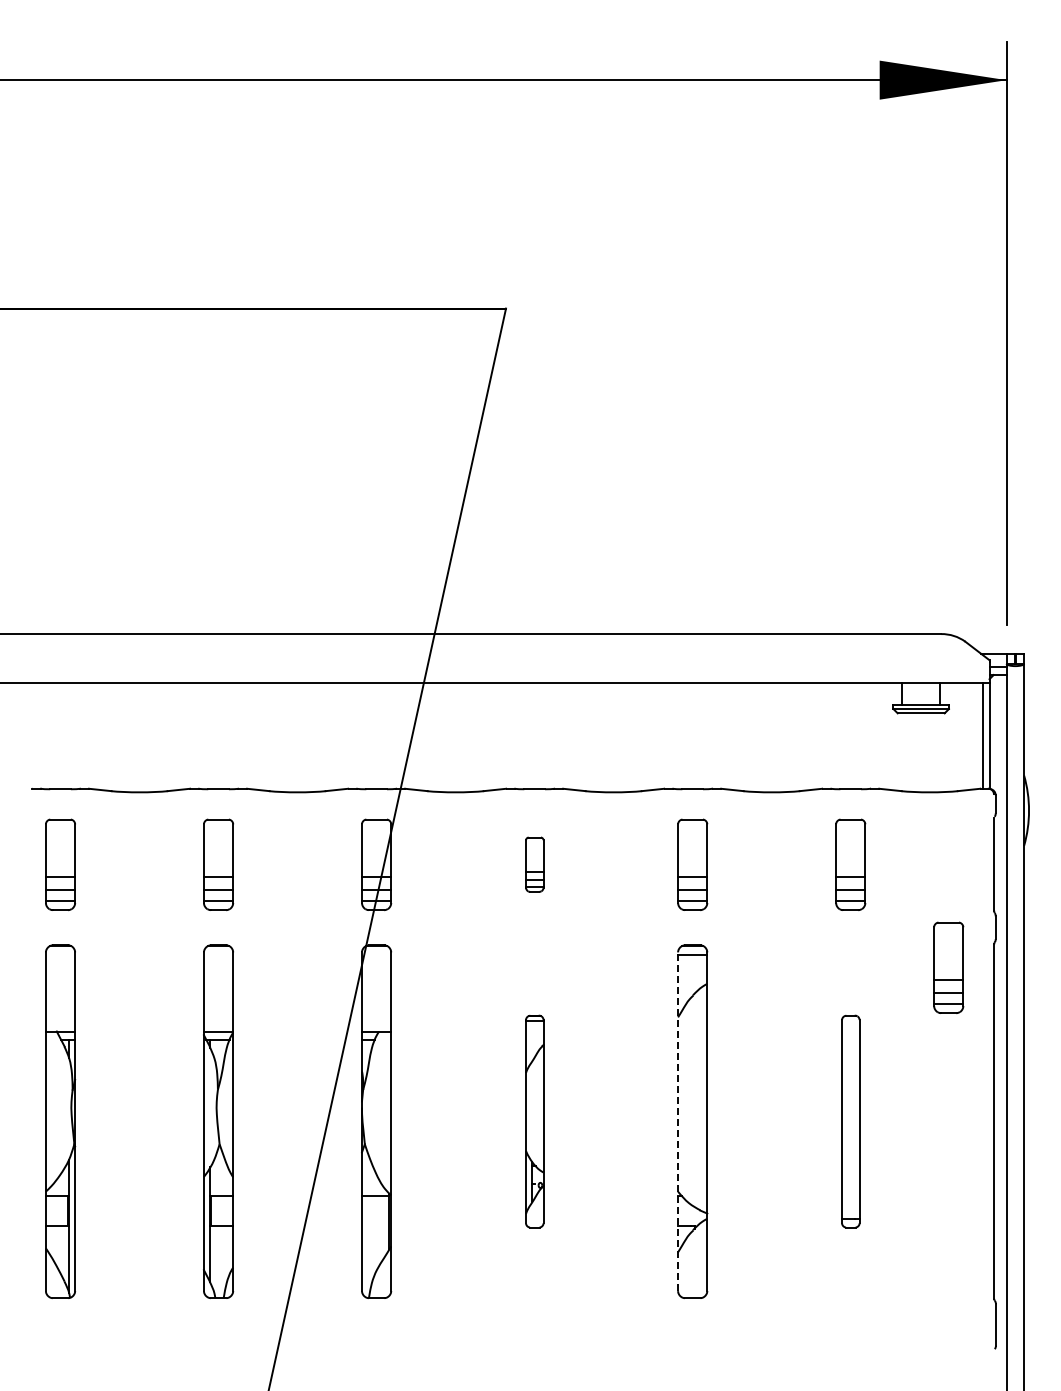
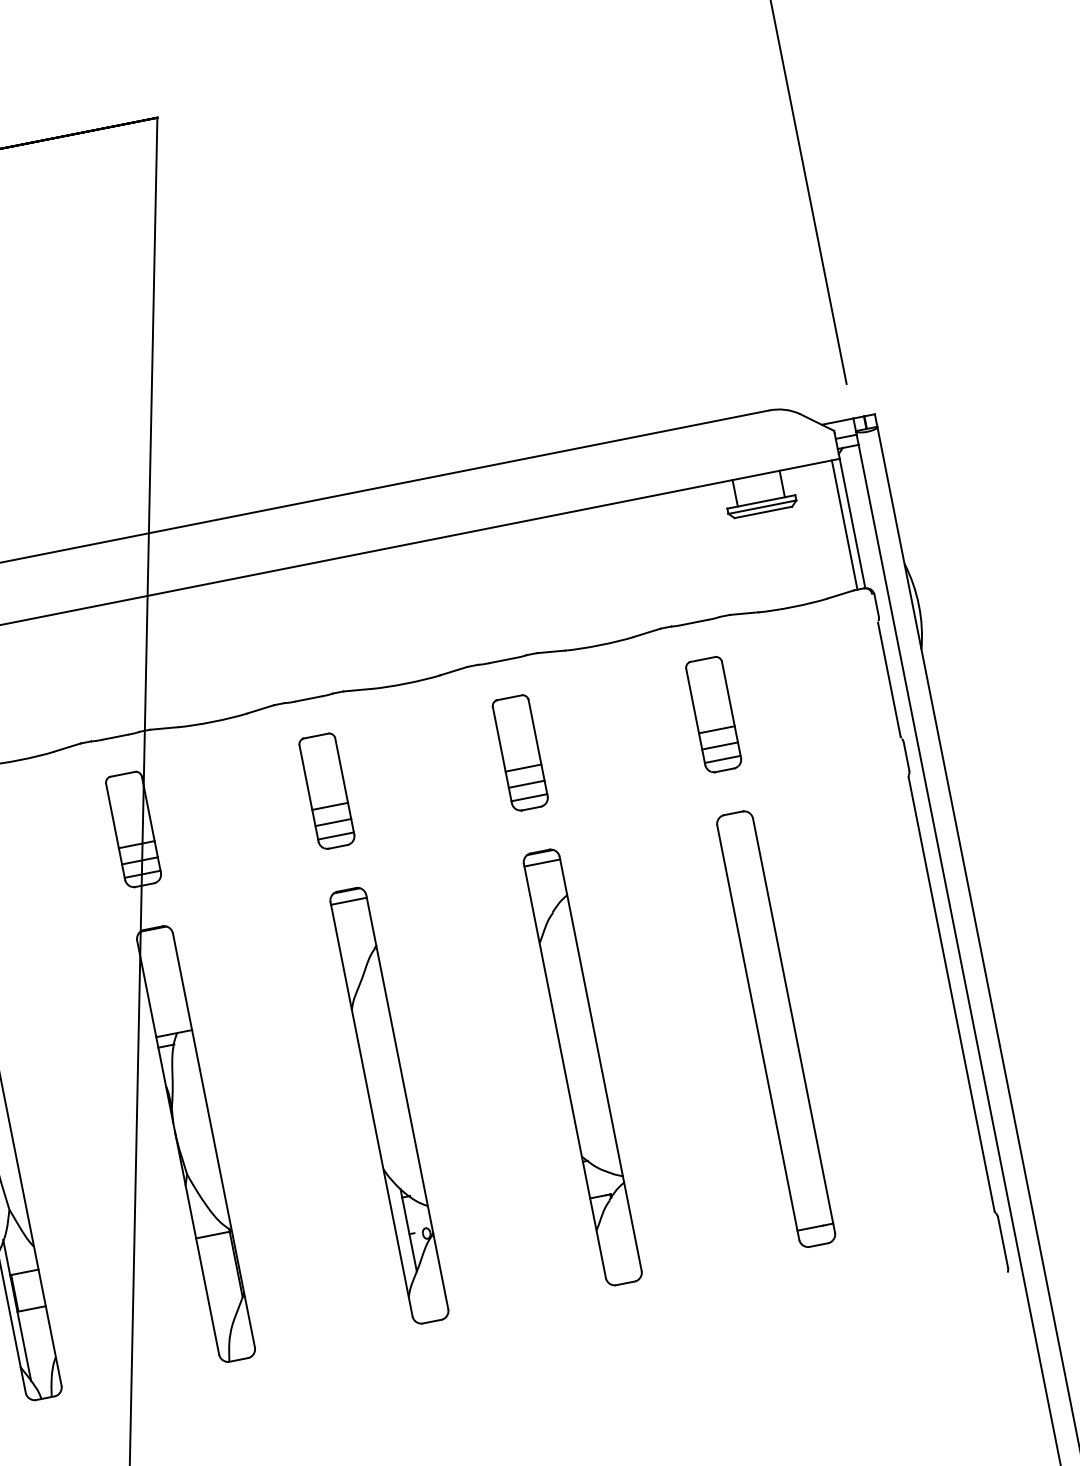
part: (534, 864) -> (326, 791), size x1.67
part: (948, 967) -> (858, 816), removed
part: (534, 1121) -> (389, 1105), size x1.67
line: (678, 1121) -> (565, 1070), dashed -> solid
part: (850, 1121) -> (775, 1028), size x1.67

